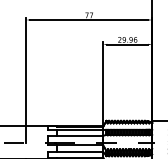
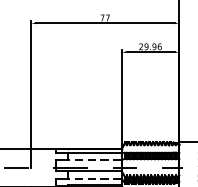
line: (80, 135) -> (94, 159), solid -> dashed
line: (80, 151) -> (94, 178), solid -> dashed

